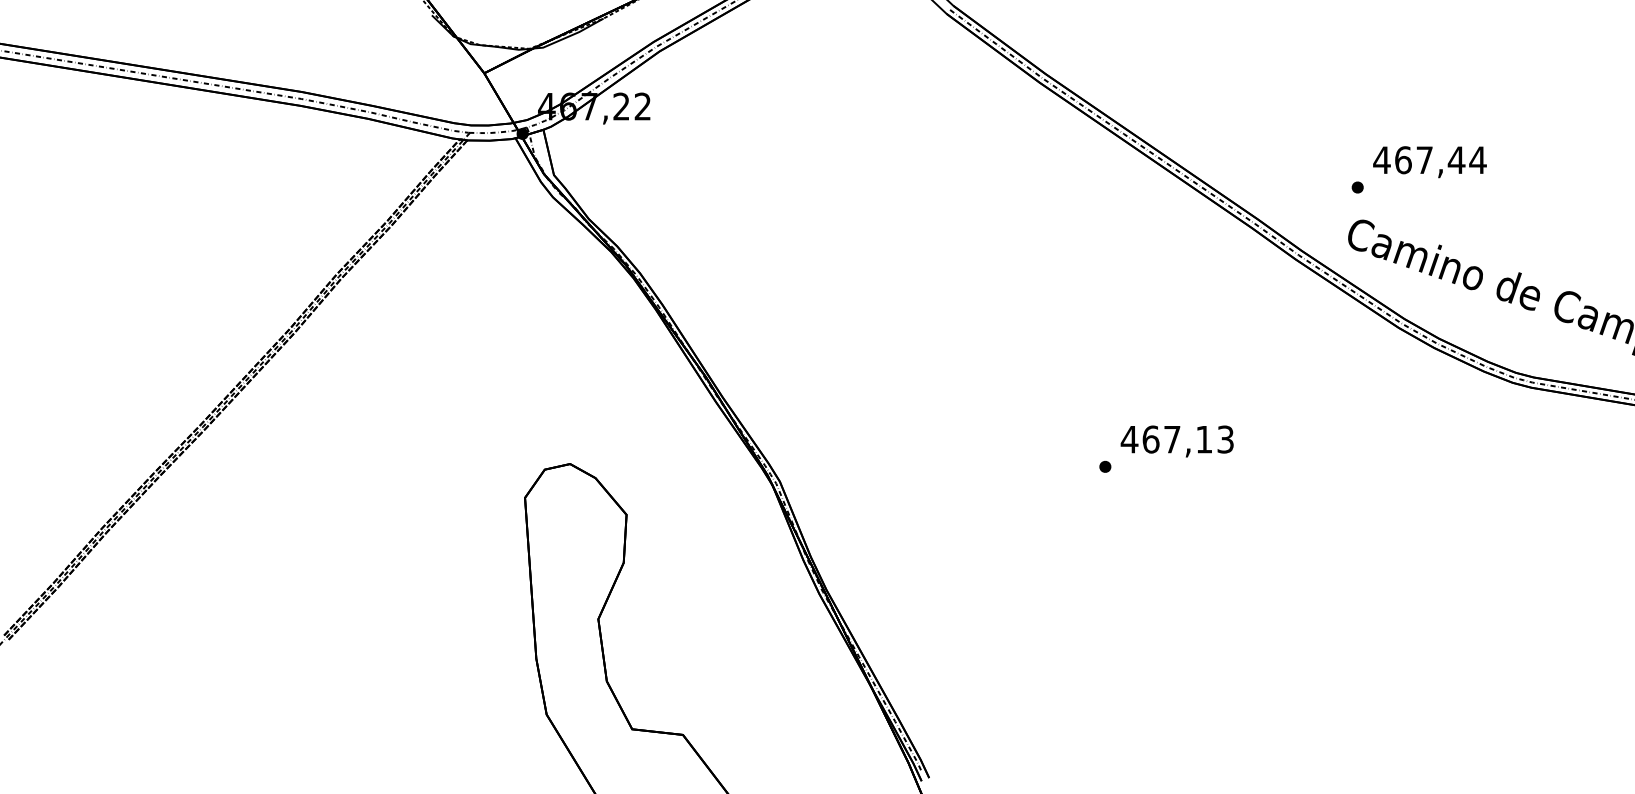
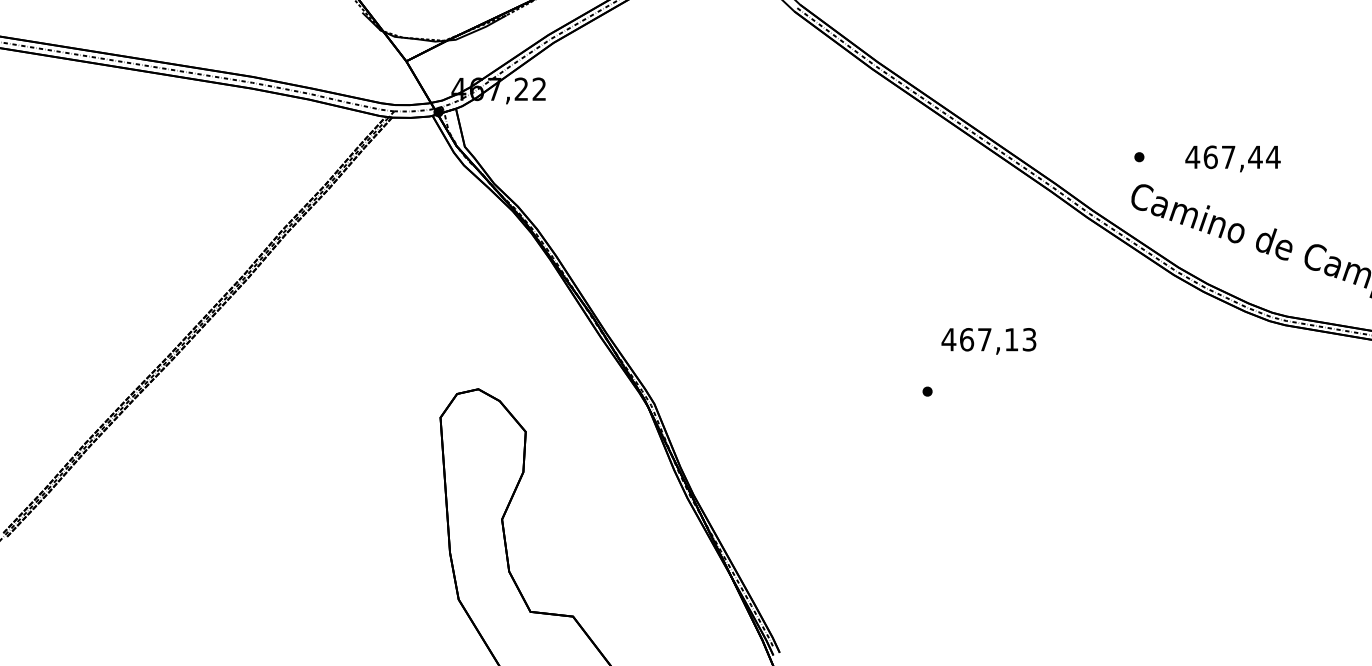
text: (1429, 161) -> (1232, 158), moved
text: (1176, 441) -> (988, 341), moved

